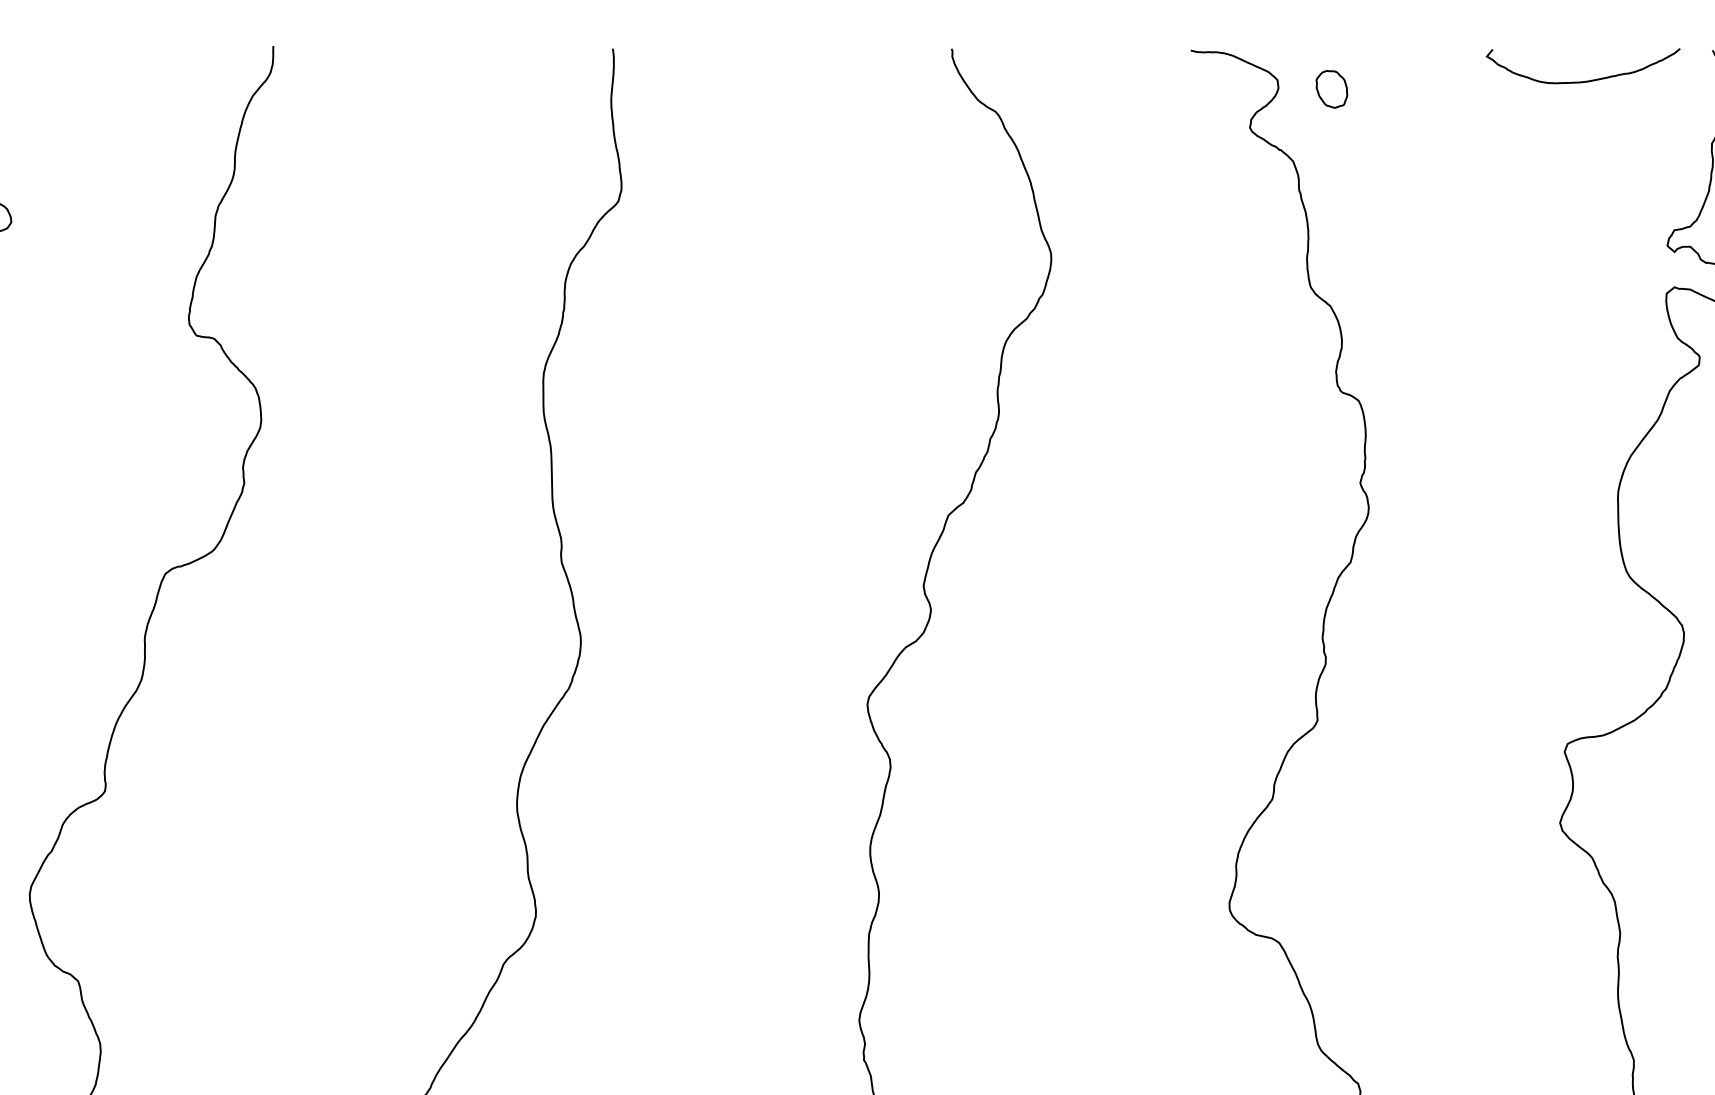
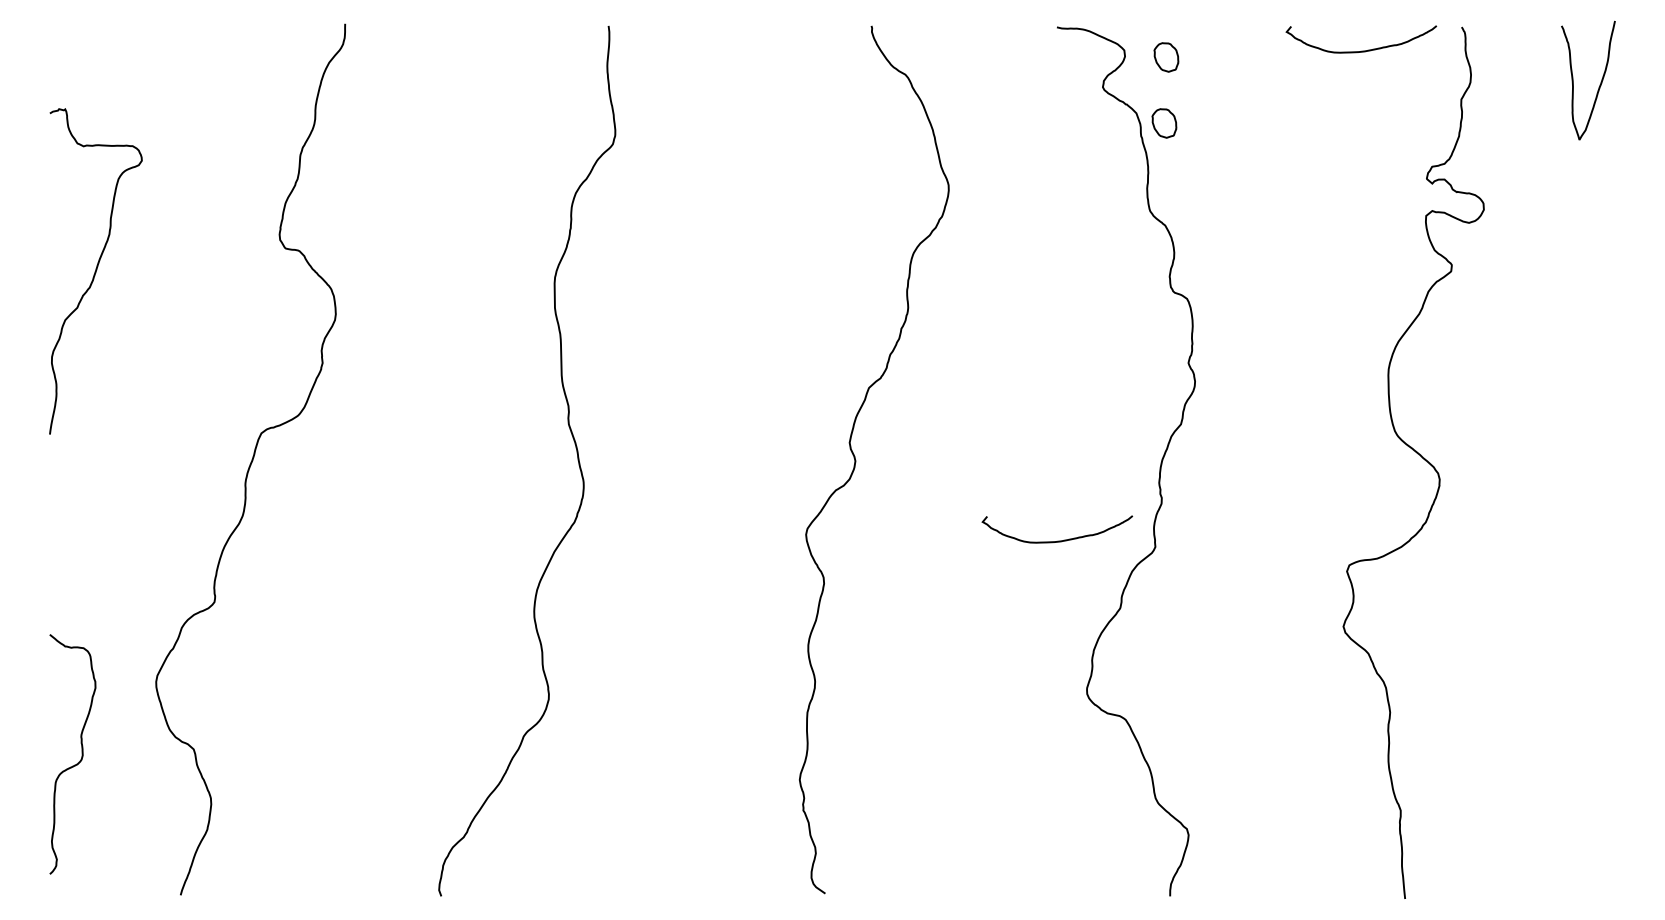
part: (1329, 174) -> (1164, 123), added
curve: (1191, 711) -> (1057, 540), added

